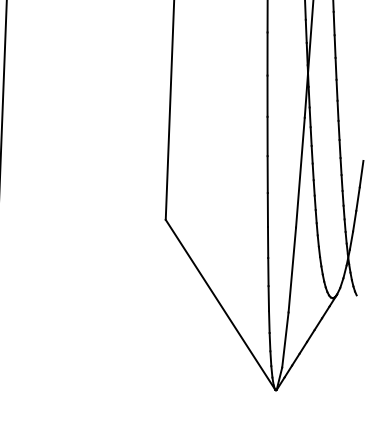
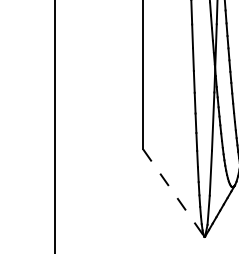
line: (220, 305) -> (173, 193), solid -> dashed

